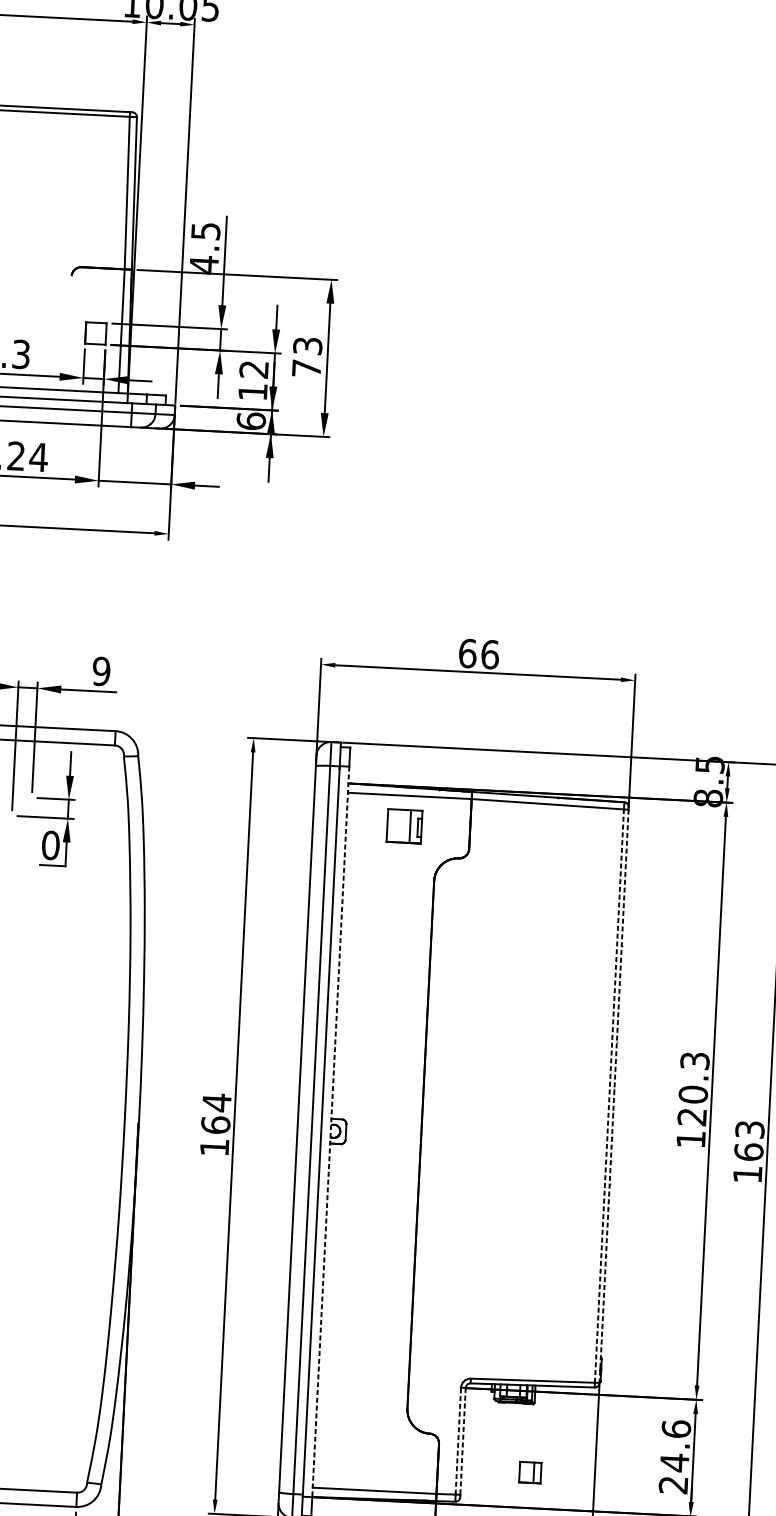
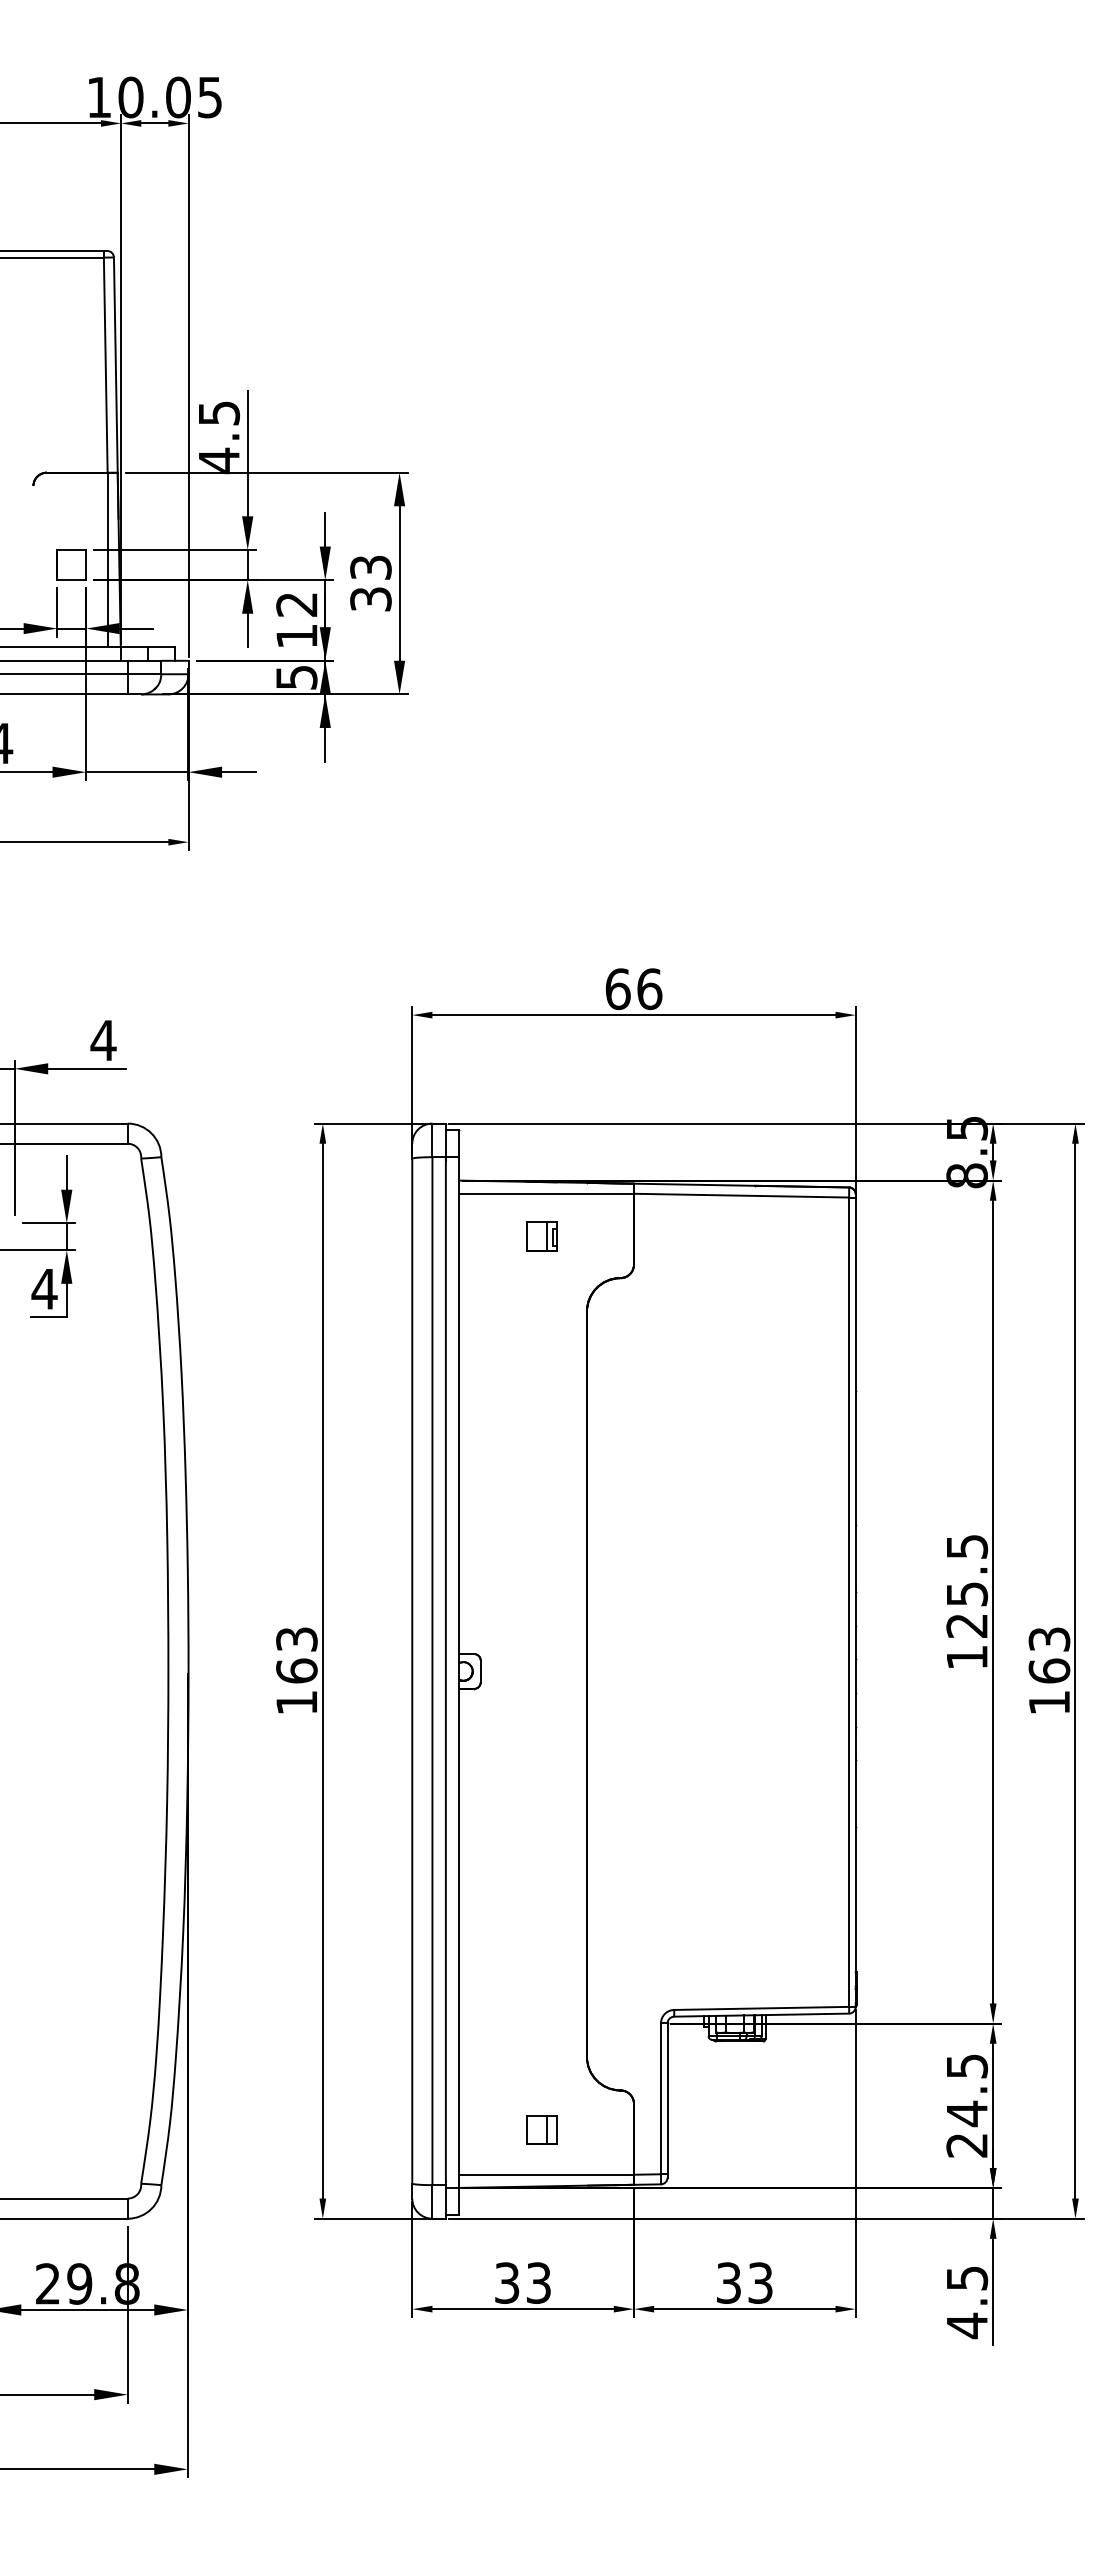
text: (306, 368) -> (370, 599), 73 -> 33
text: (251, 420) -> (296, 676), 6 -> 5
text: (101, 671) -> (103, 1040), 9 -> 4
part: (404, 826) -> (541, 1236), size x0.62
text: (50, 845) -> (44, 1289), 0 -> 4
text: (694, 1077) -> (967, 1570), 120.3 -> 125.5
line: (609, 1096) -> (849, 1602), dashed -> solid
line: (613, 1096) -> (855, 1602), dashed -> solid
text: (216, 1102) -> (296, 1639), 164 -> 163
line: (330, 1131) -> (459, 1672), dashed -> solid
text: (676, 1428) -> (967, 2065), 24.6 -> 24.5
line: (458, 1440) -> (660, 2098), dashed -> solid
line: (462, 1441) -> (667, 2099), dashed -> solid
part: (530, 1472) -> (541, 2129), moved

